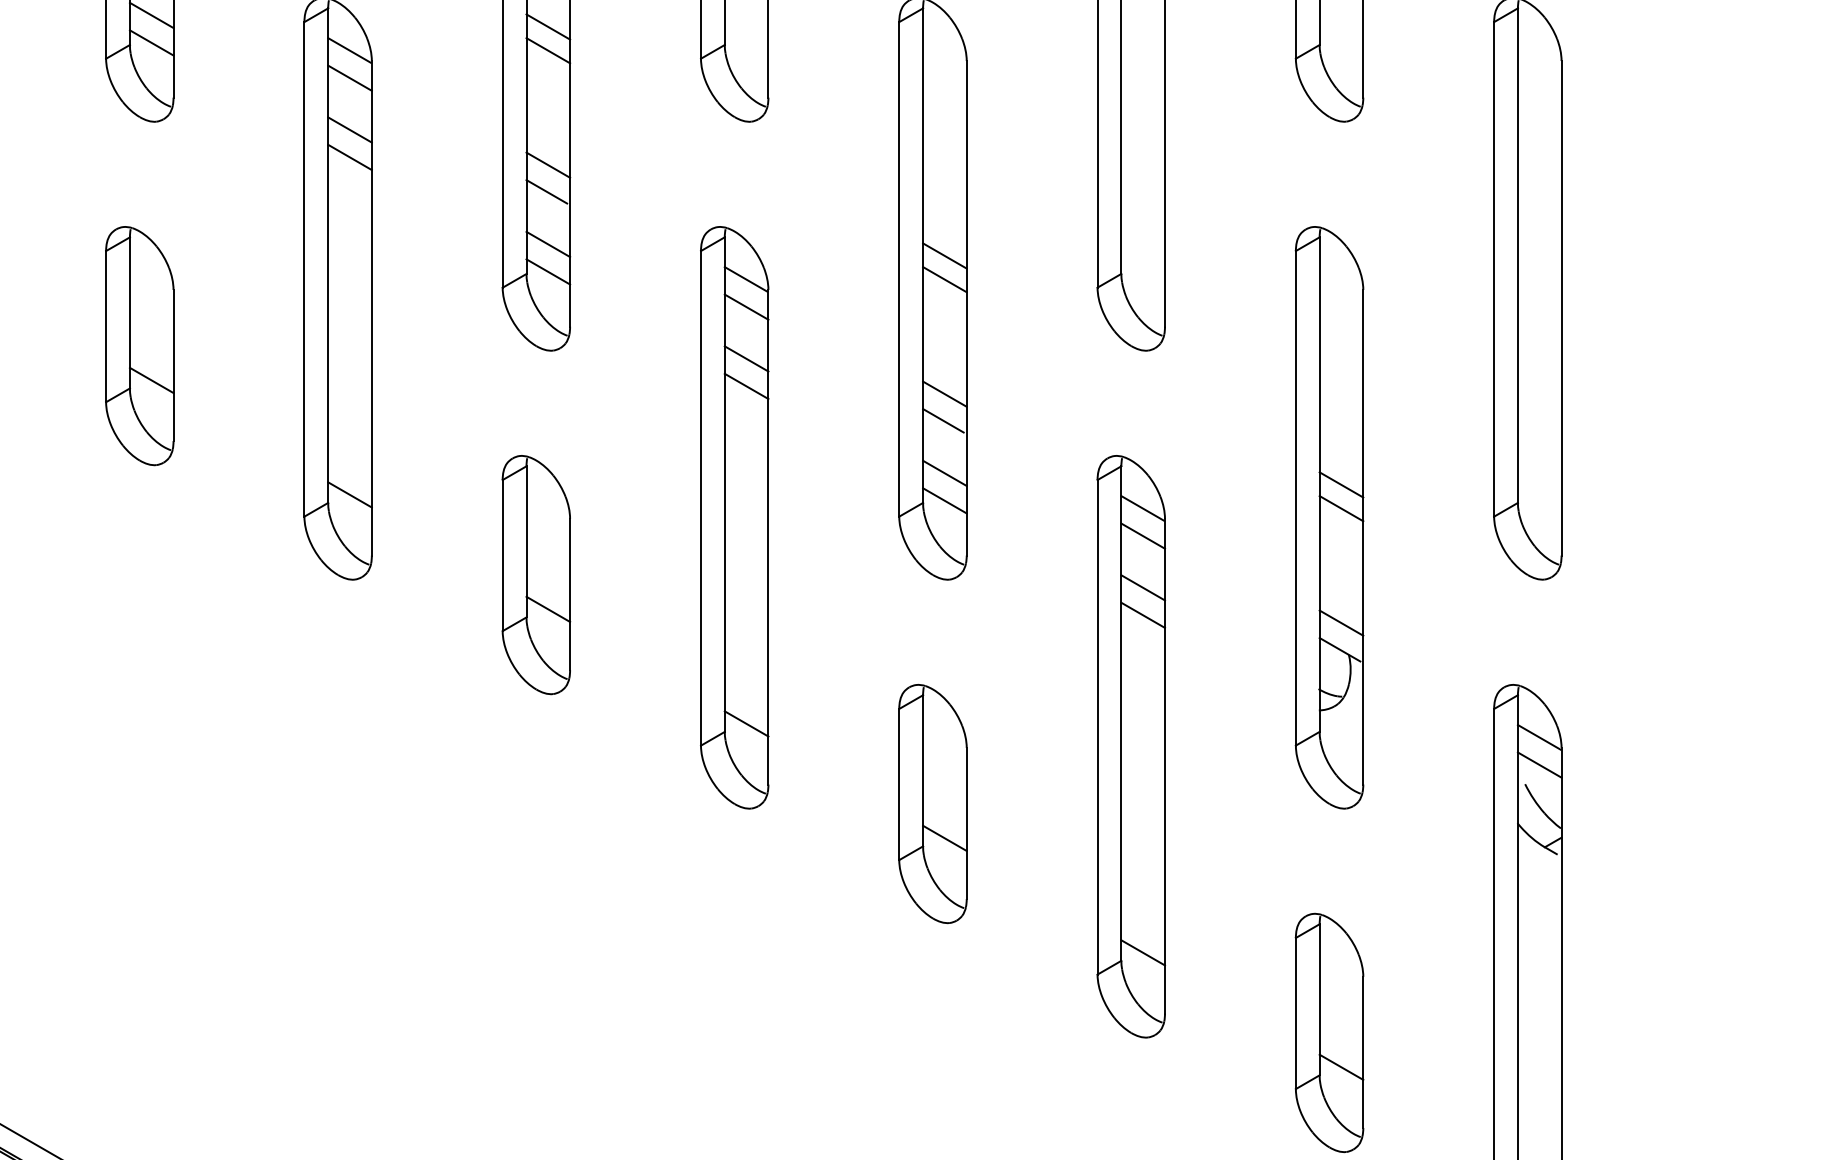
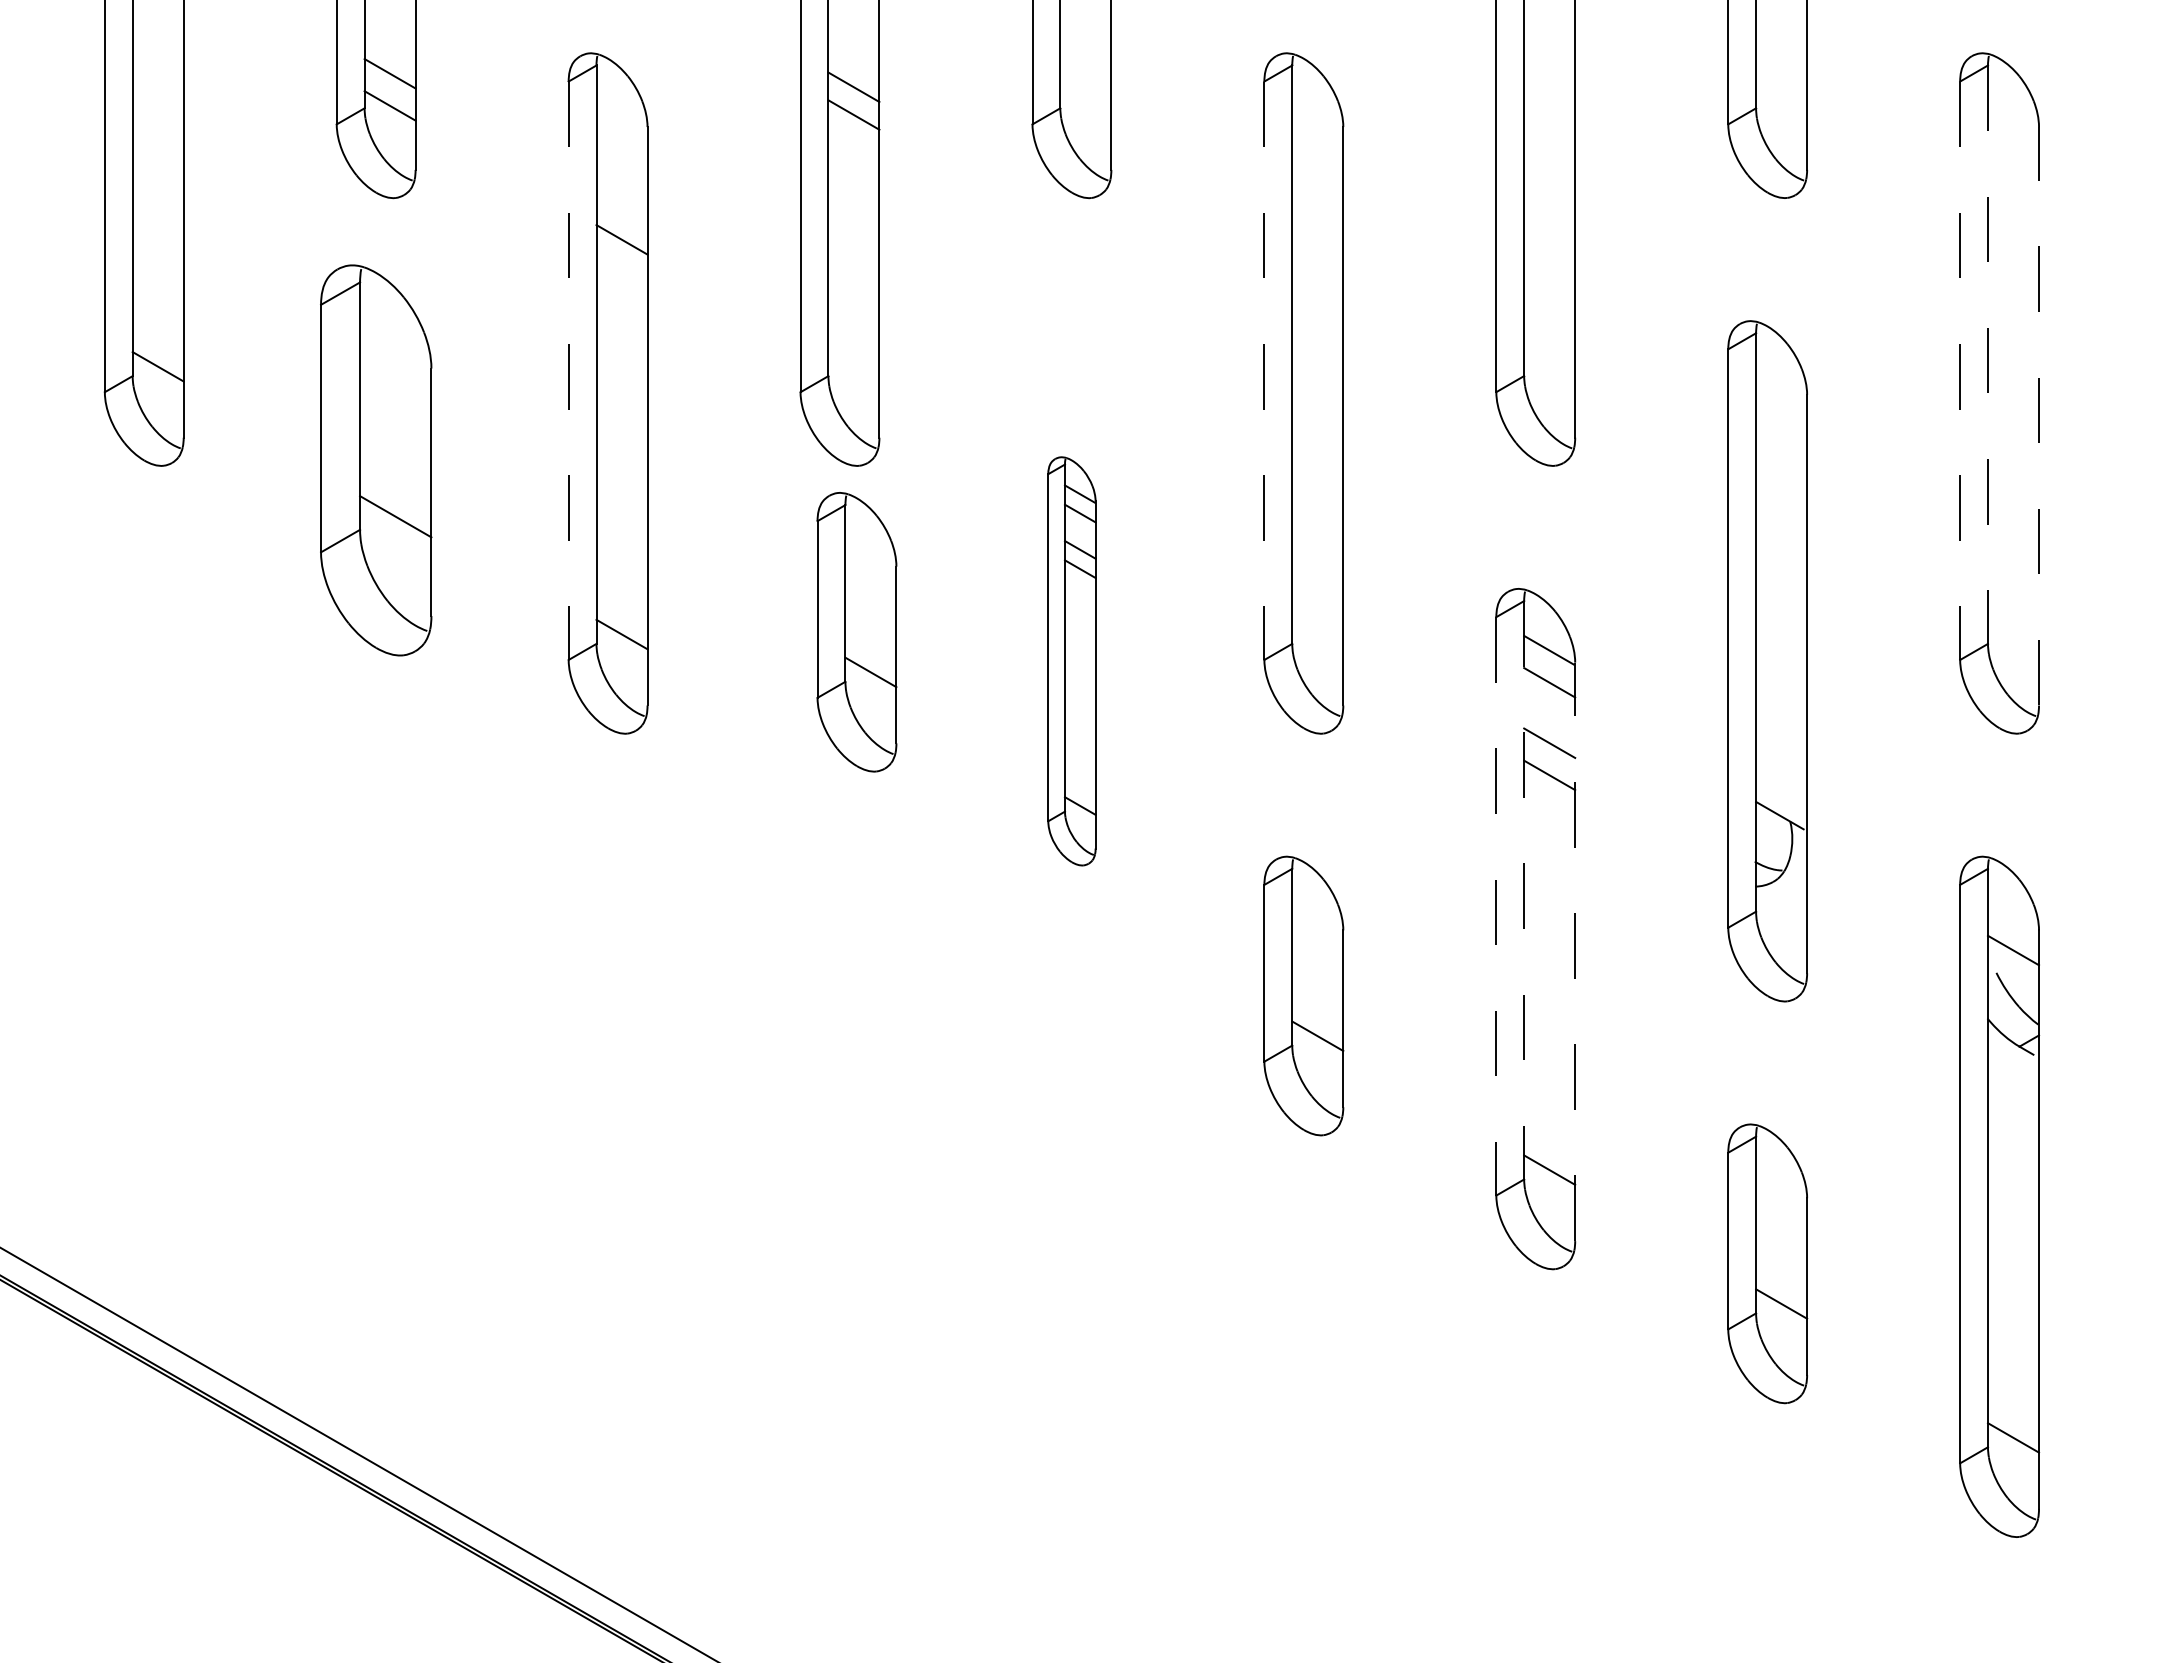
line: (349, 50) -> (621, 114), removed
line: (349, 77) -> (621, 146), removed
line: (349, 129) -> (621, 207), removed
line: (547, 164) -> (853, 248), removed
line: (546, 191) -> (851, 279), removed
line: (547, 244) -> (853, 341), removed
line: (944, 255) -> (1317, 354), removed
line: (1517, 256) -> (1987, 355), solid -> dashed
line: (304, 270) -> (568, 371), solid -> dashed
line: (899, 270) -> (1264, 371), solid -> dashed
line: (1494, 270) -> (1960, 371), solid -> dashed
line: (547, 271) -> (853, 373), removed
line: (944, 279) -> (1317, 382), removed
line: (1561, 307) -> (2039, 415), solid -> dashed
part: (139, 346) -> (375, 460), size x1.4
line: (944, 393) -> (1317, 516), removed
line: (942, 420) -> (1315, 547), removed
line: (944, 473) -> (1317, 609), removed
line: (1341, 484) -> (1781, 622), removed
line: (944, 500) -> (1317, 641), removed
line: (1341, 508) -> (1781, 650), removed
part: (734, 517) -> (1071, 661), size x0.6
part: (535, 575) -> (856, 632), moved
line: (1341, 623) -> (1781, 784), removed
line: (1121, 713) -> (1524, 890), solid -> dashed
line: (1097, 727) -> (1496, 906), solid -> dashed
line: (1538, 736) -> (2012, 917), removed
line: (1165, 765) -> (1575, 951), solid -> dashed

